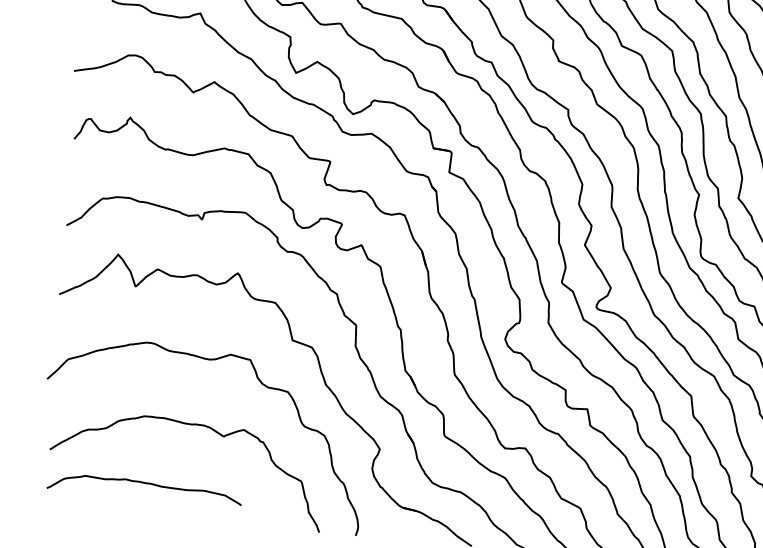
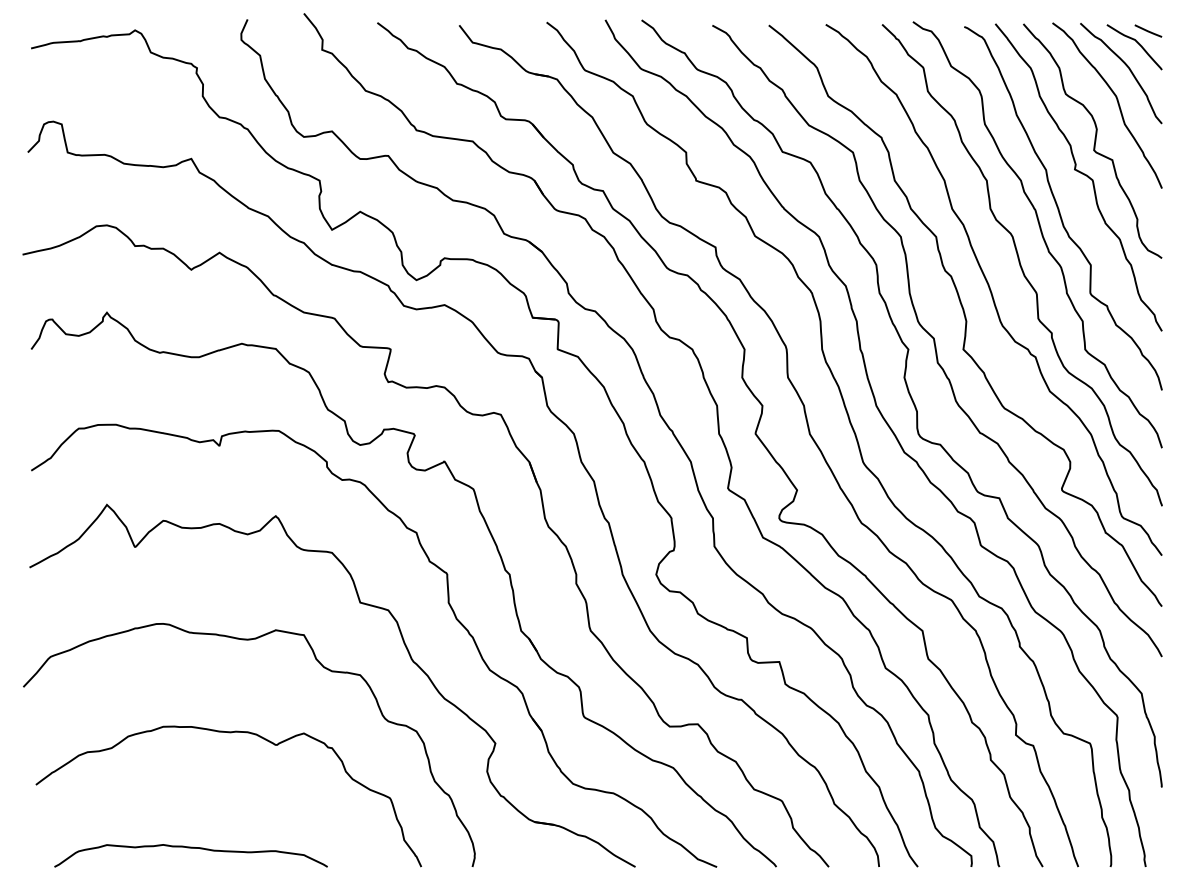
curve: (144, 483) -> (190, 848), moved

